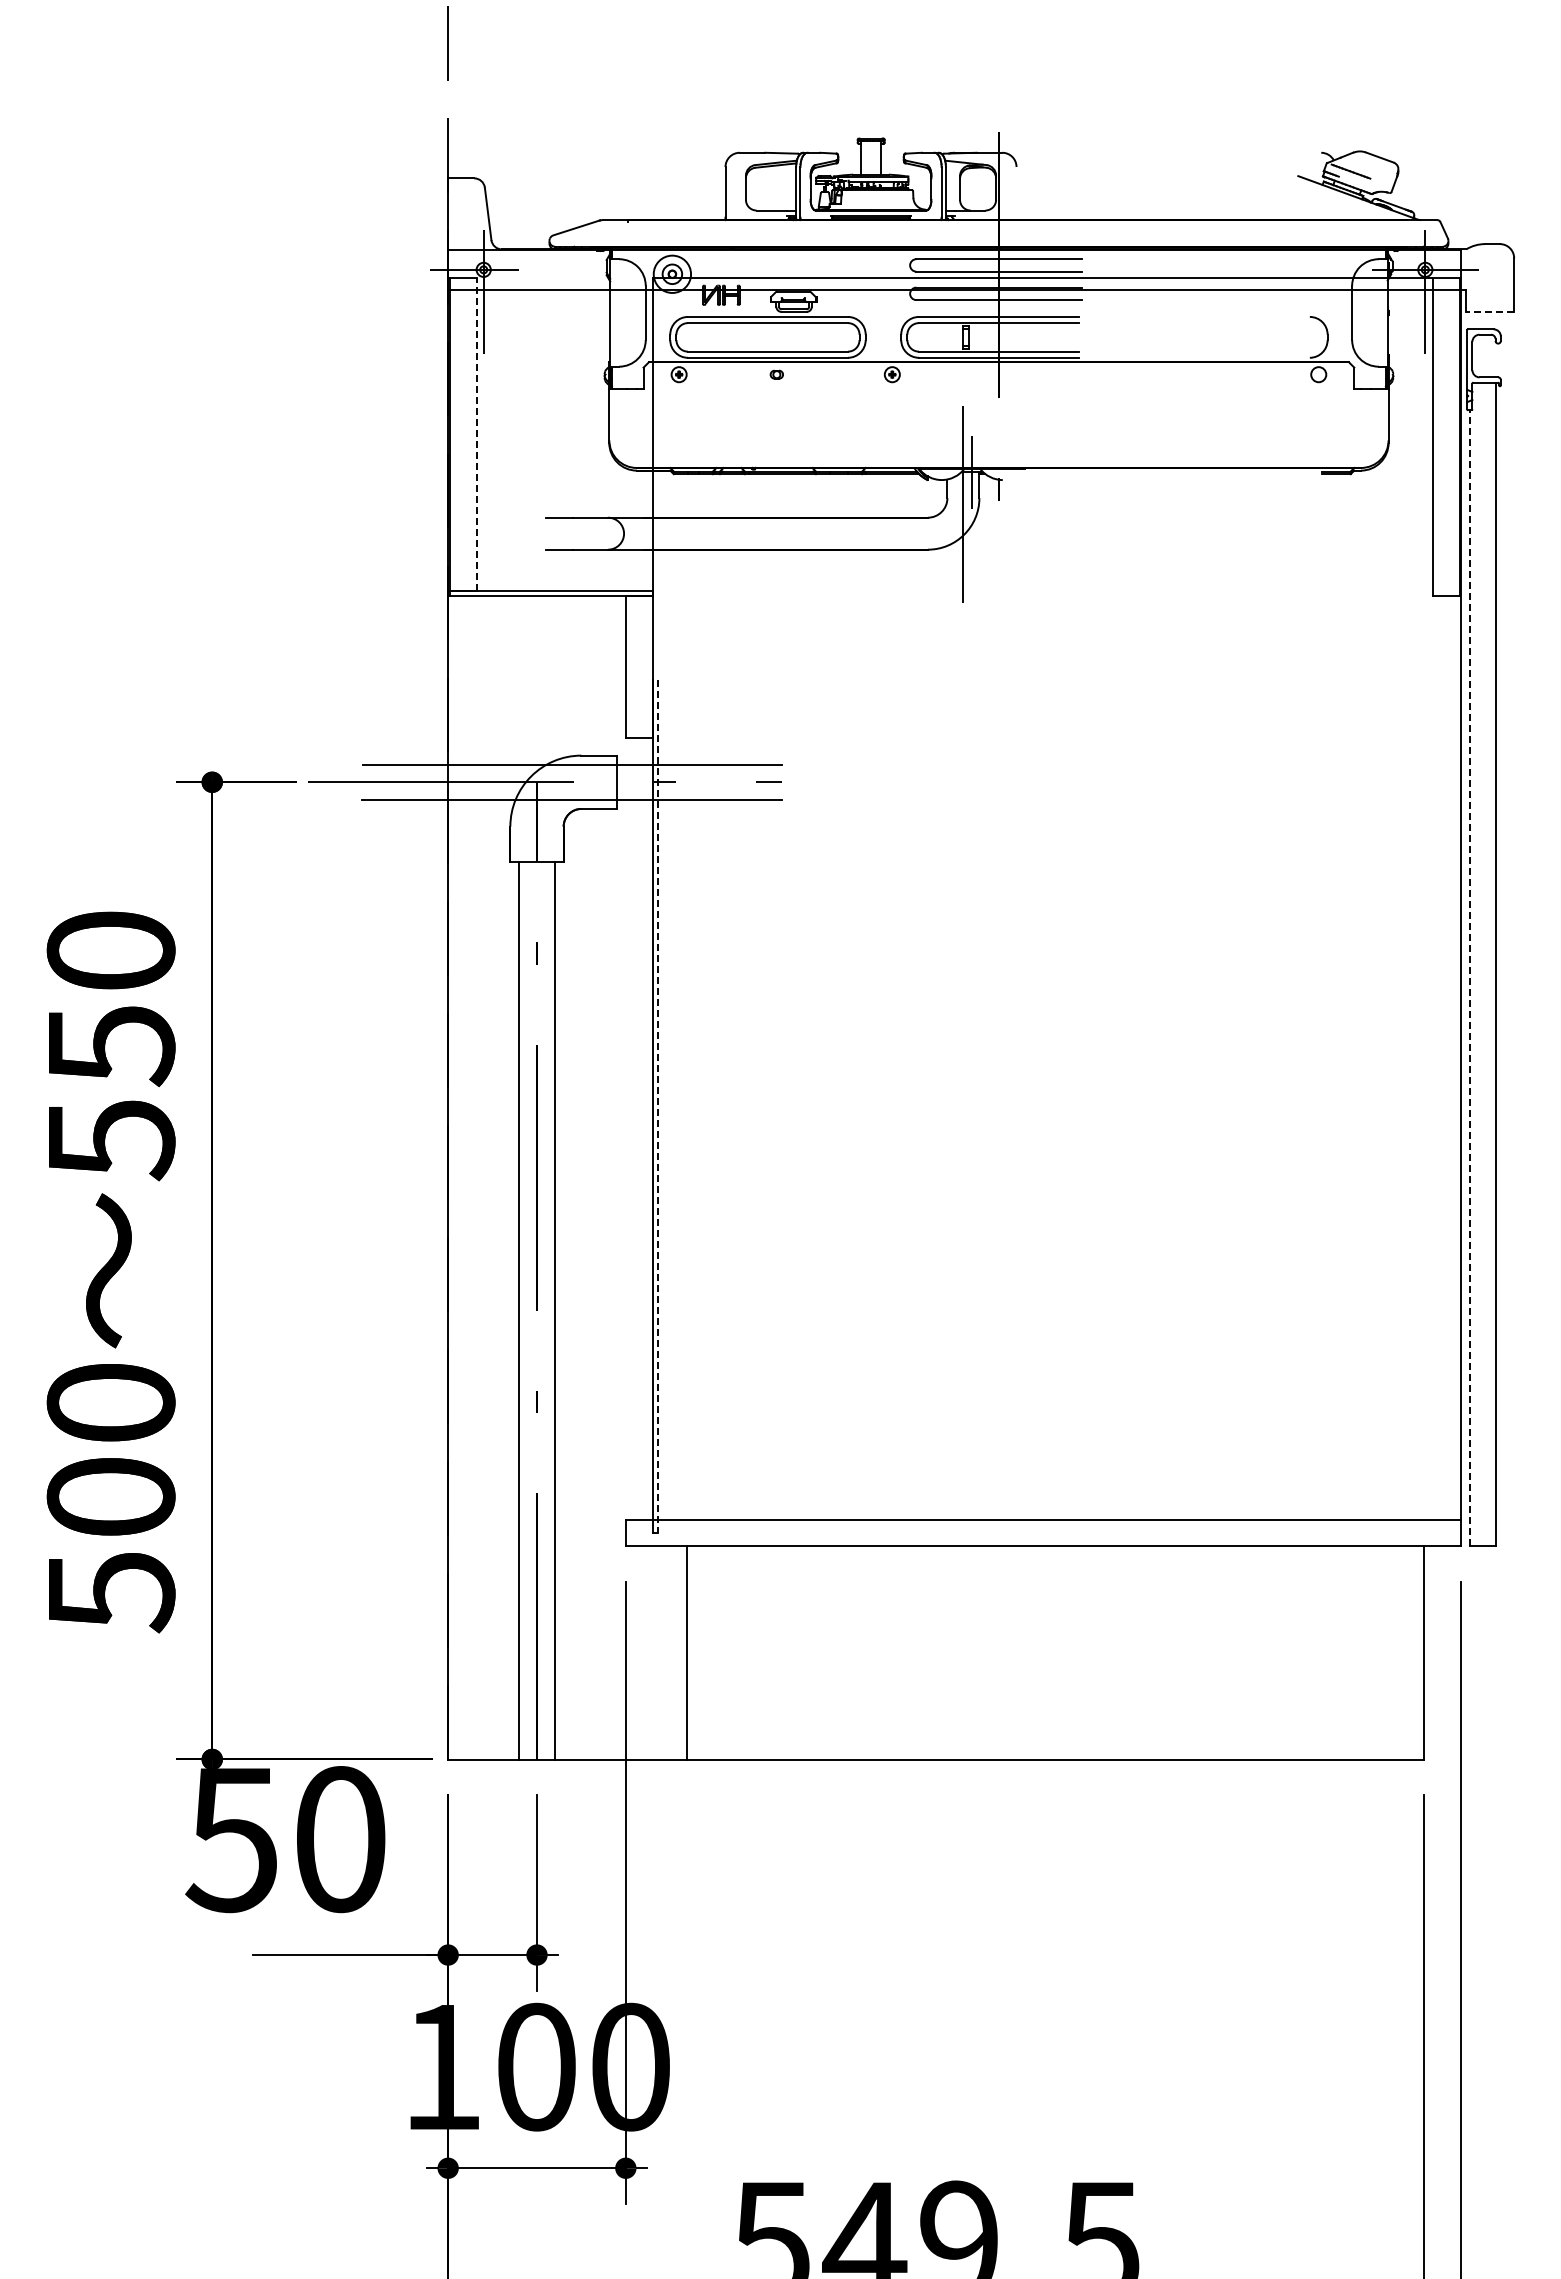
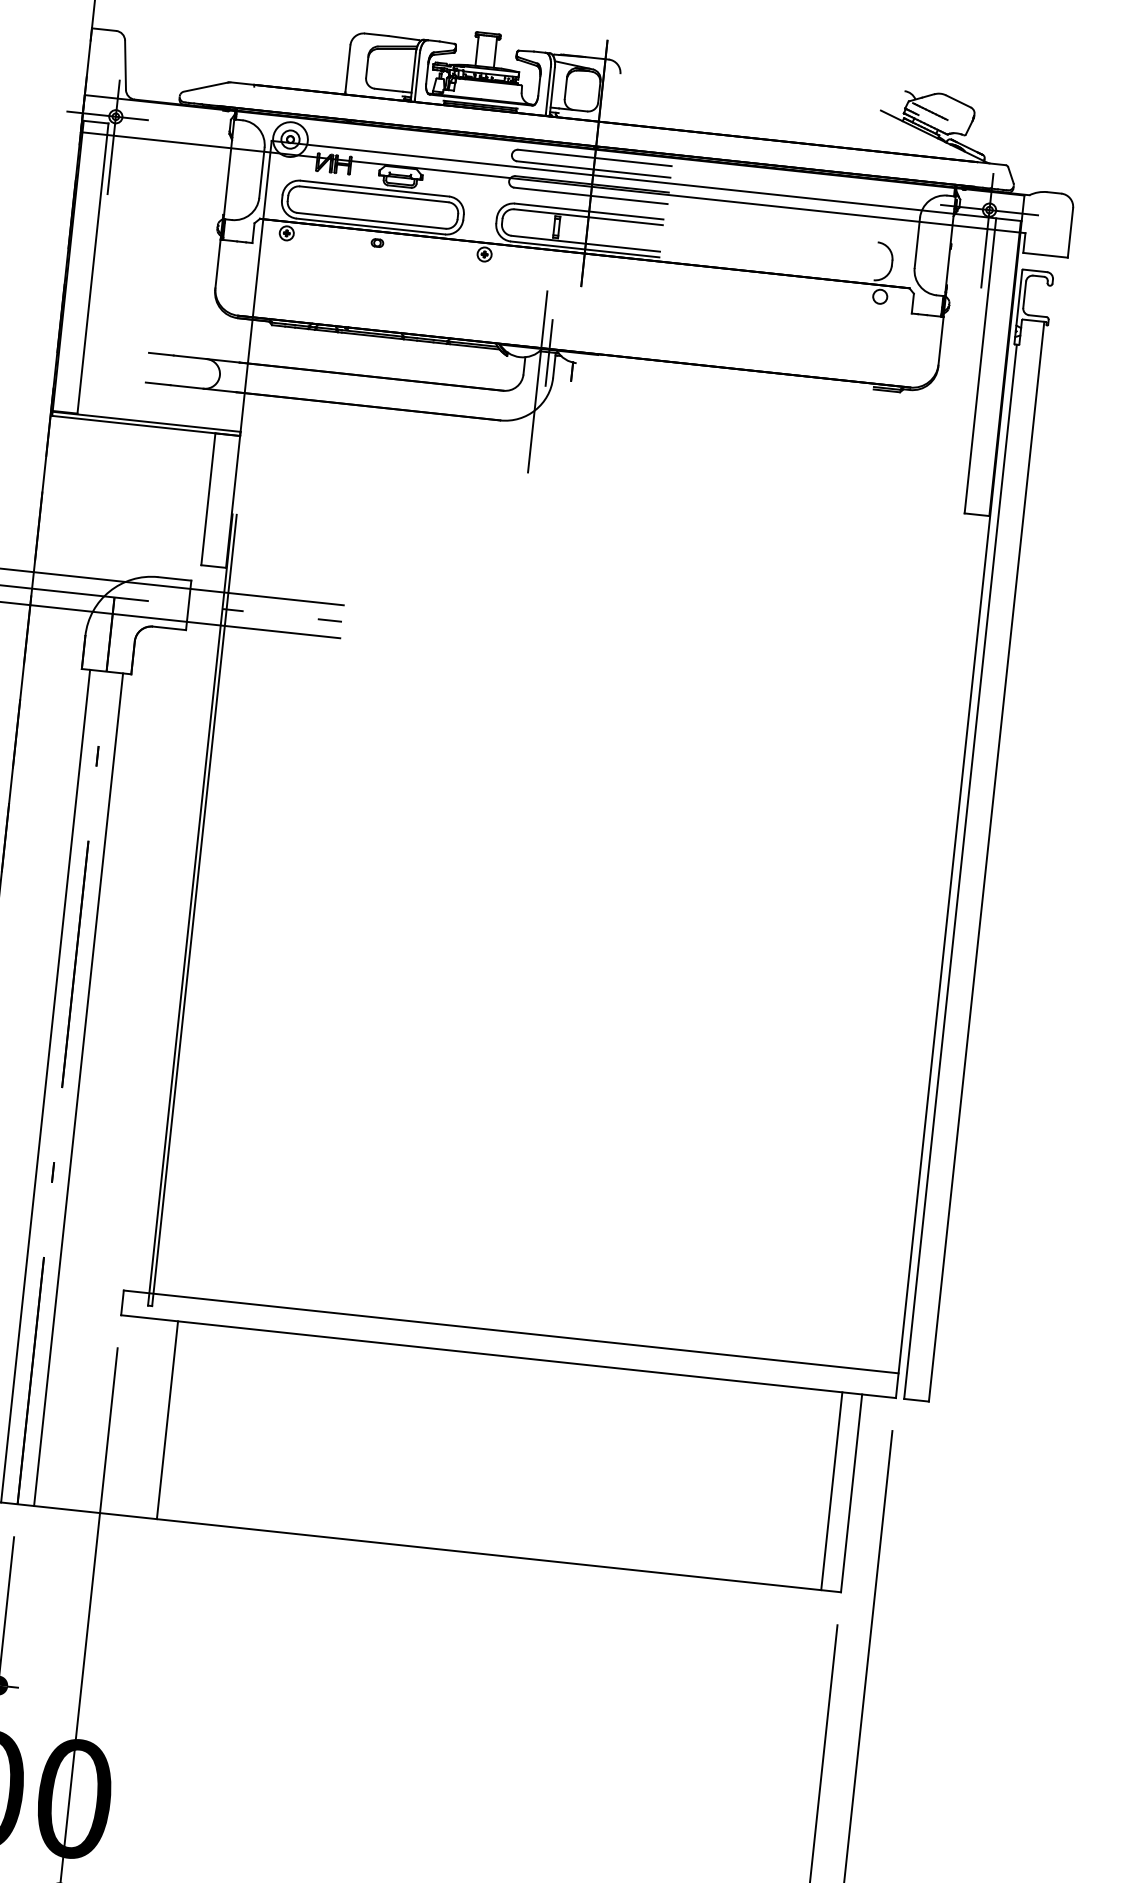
line: (1490, 311) -> (1045, 255), dashed -> solid
line: (476, 433) -> (92, 267), dashed -> solid
line: (1469, 977) -> (960, 871), dashed -> solid
line: (657, 1107) -> (194, 911), dashed -> solid
line: (1403, 1652) -> (832, 1490), added

